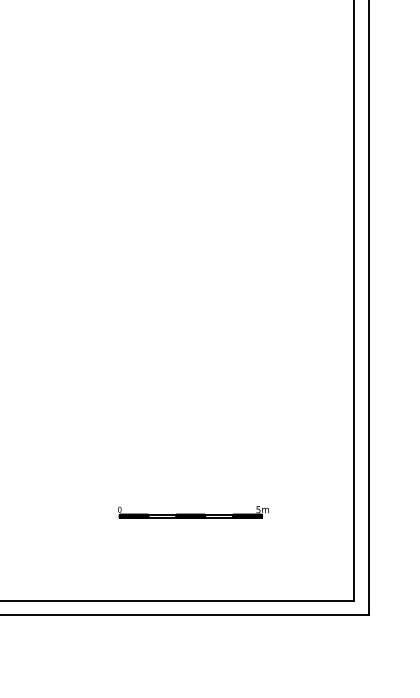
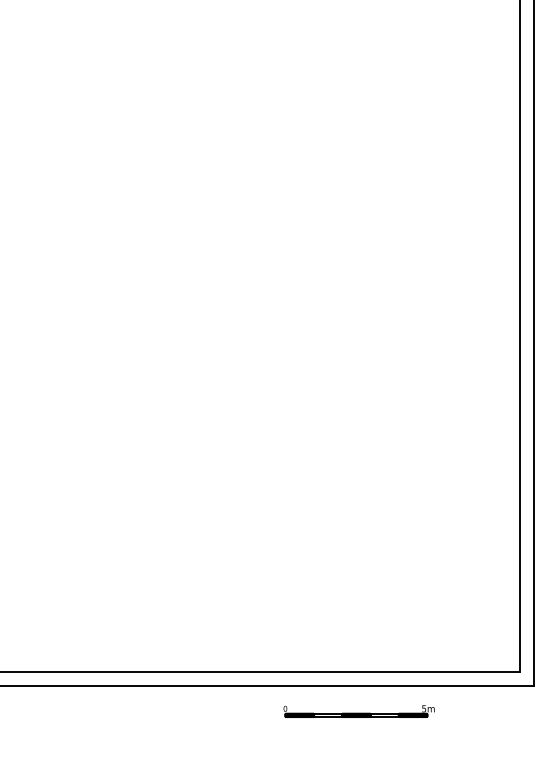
part: (192, 512) -> (358, 711), moved

